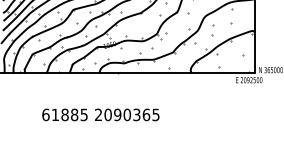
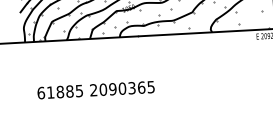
text: (100, 114) -> (95, 89), moved

